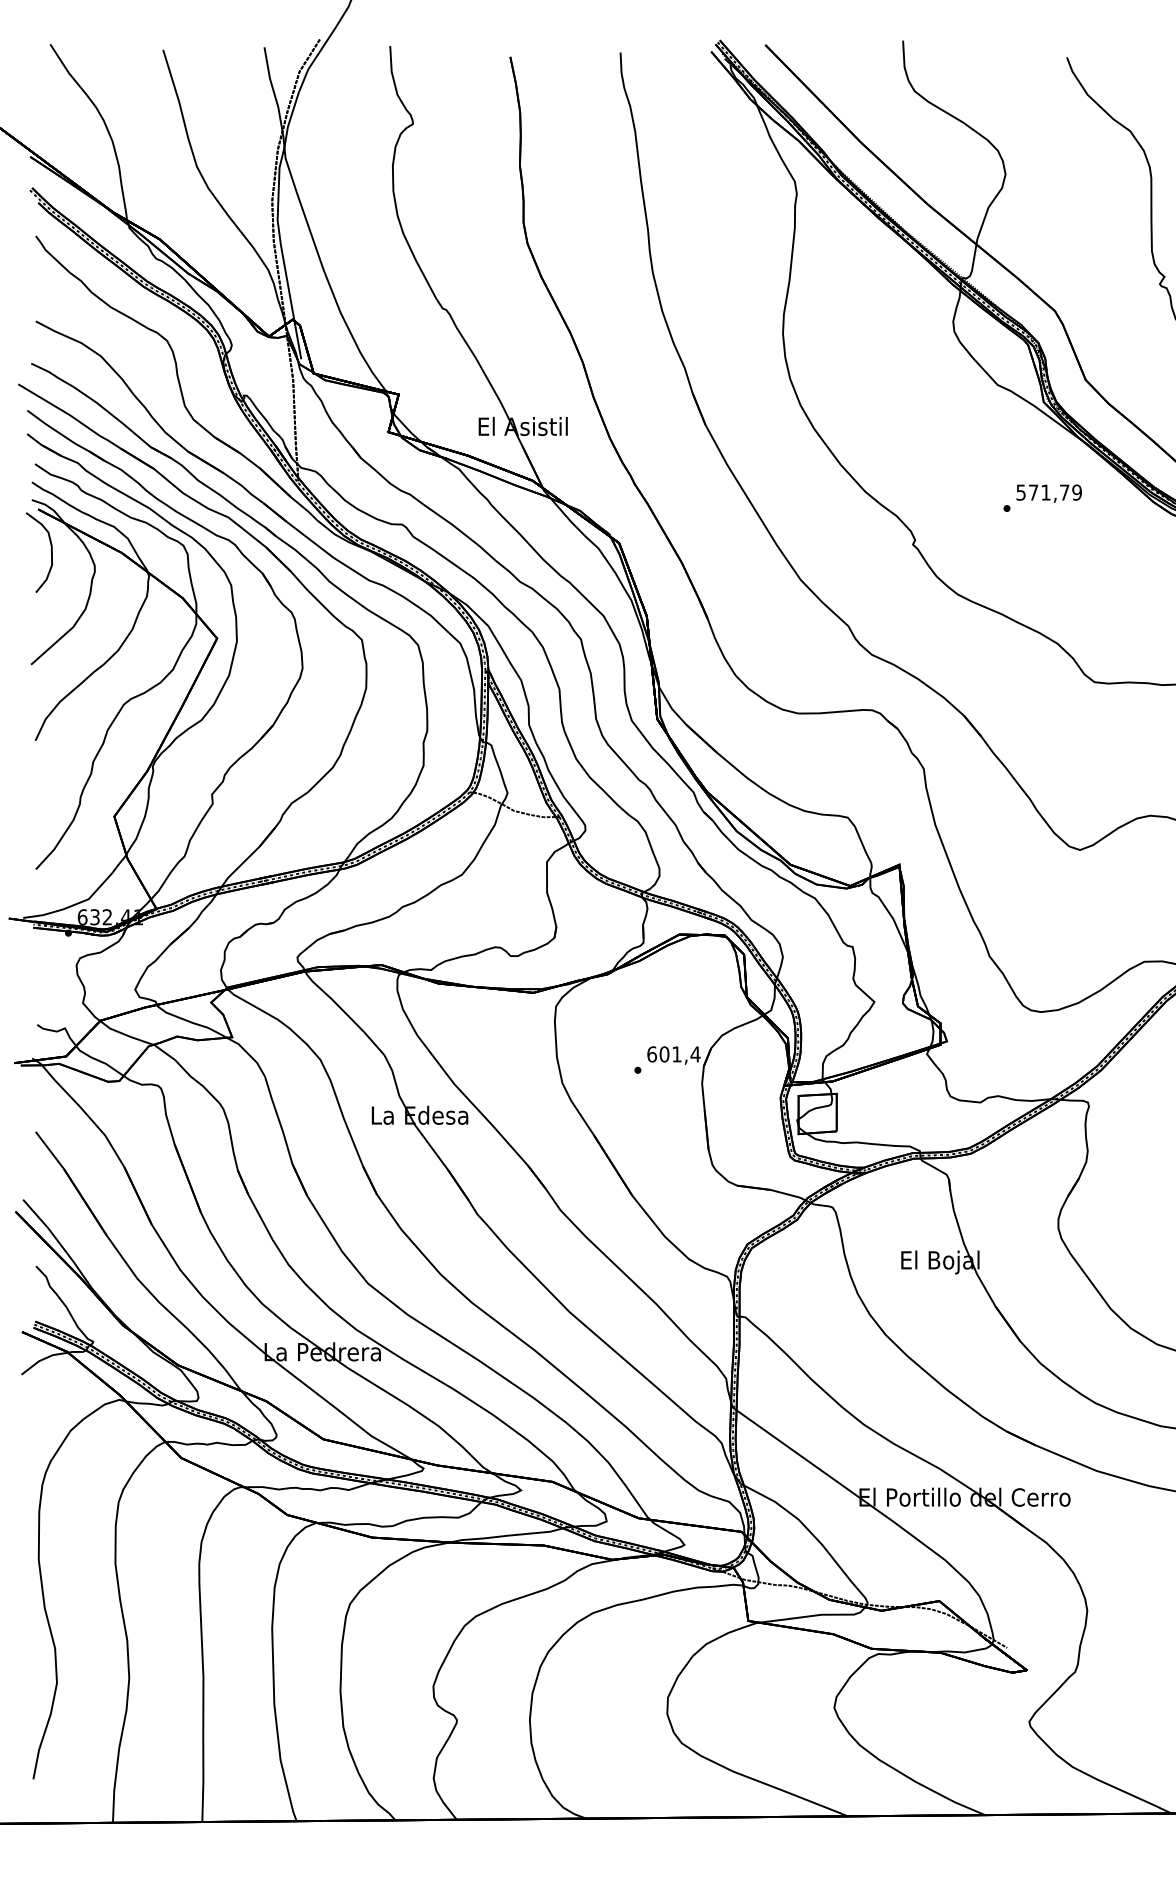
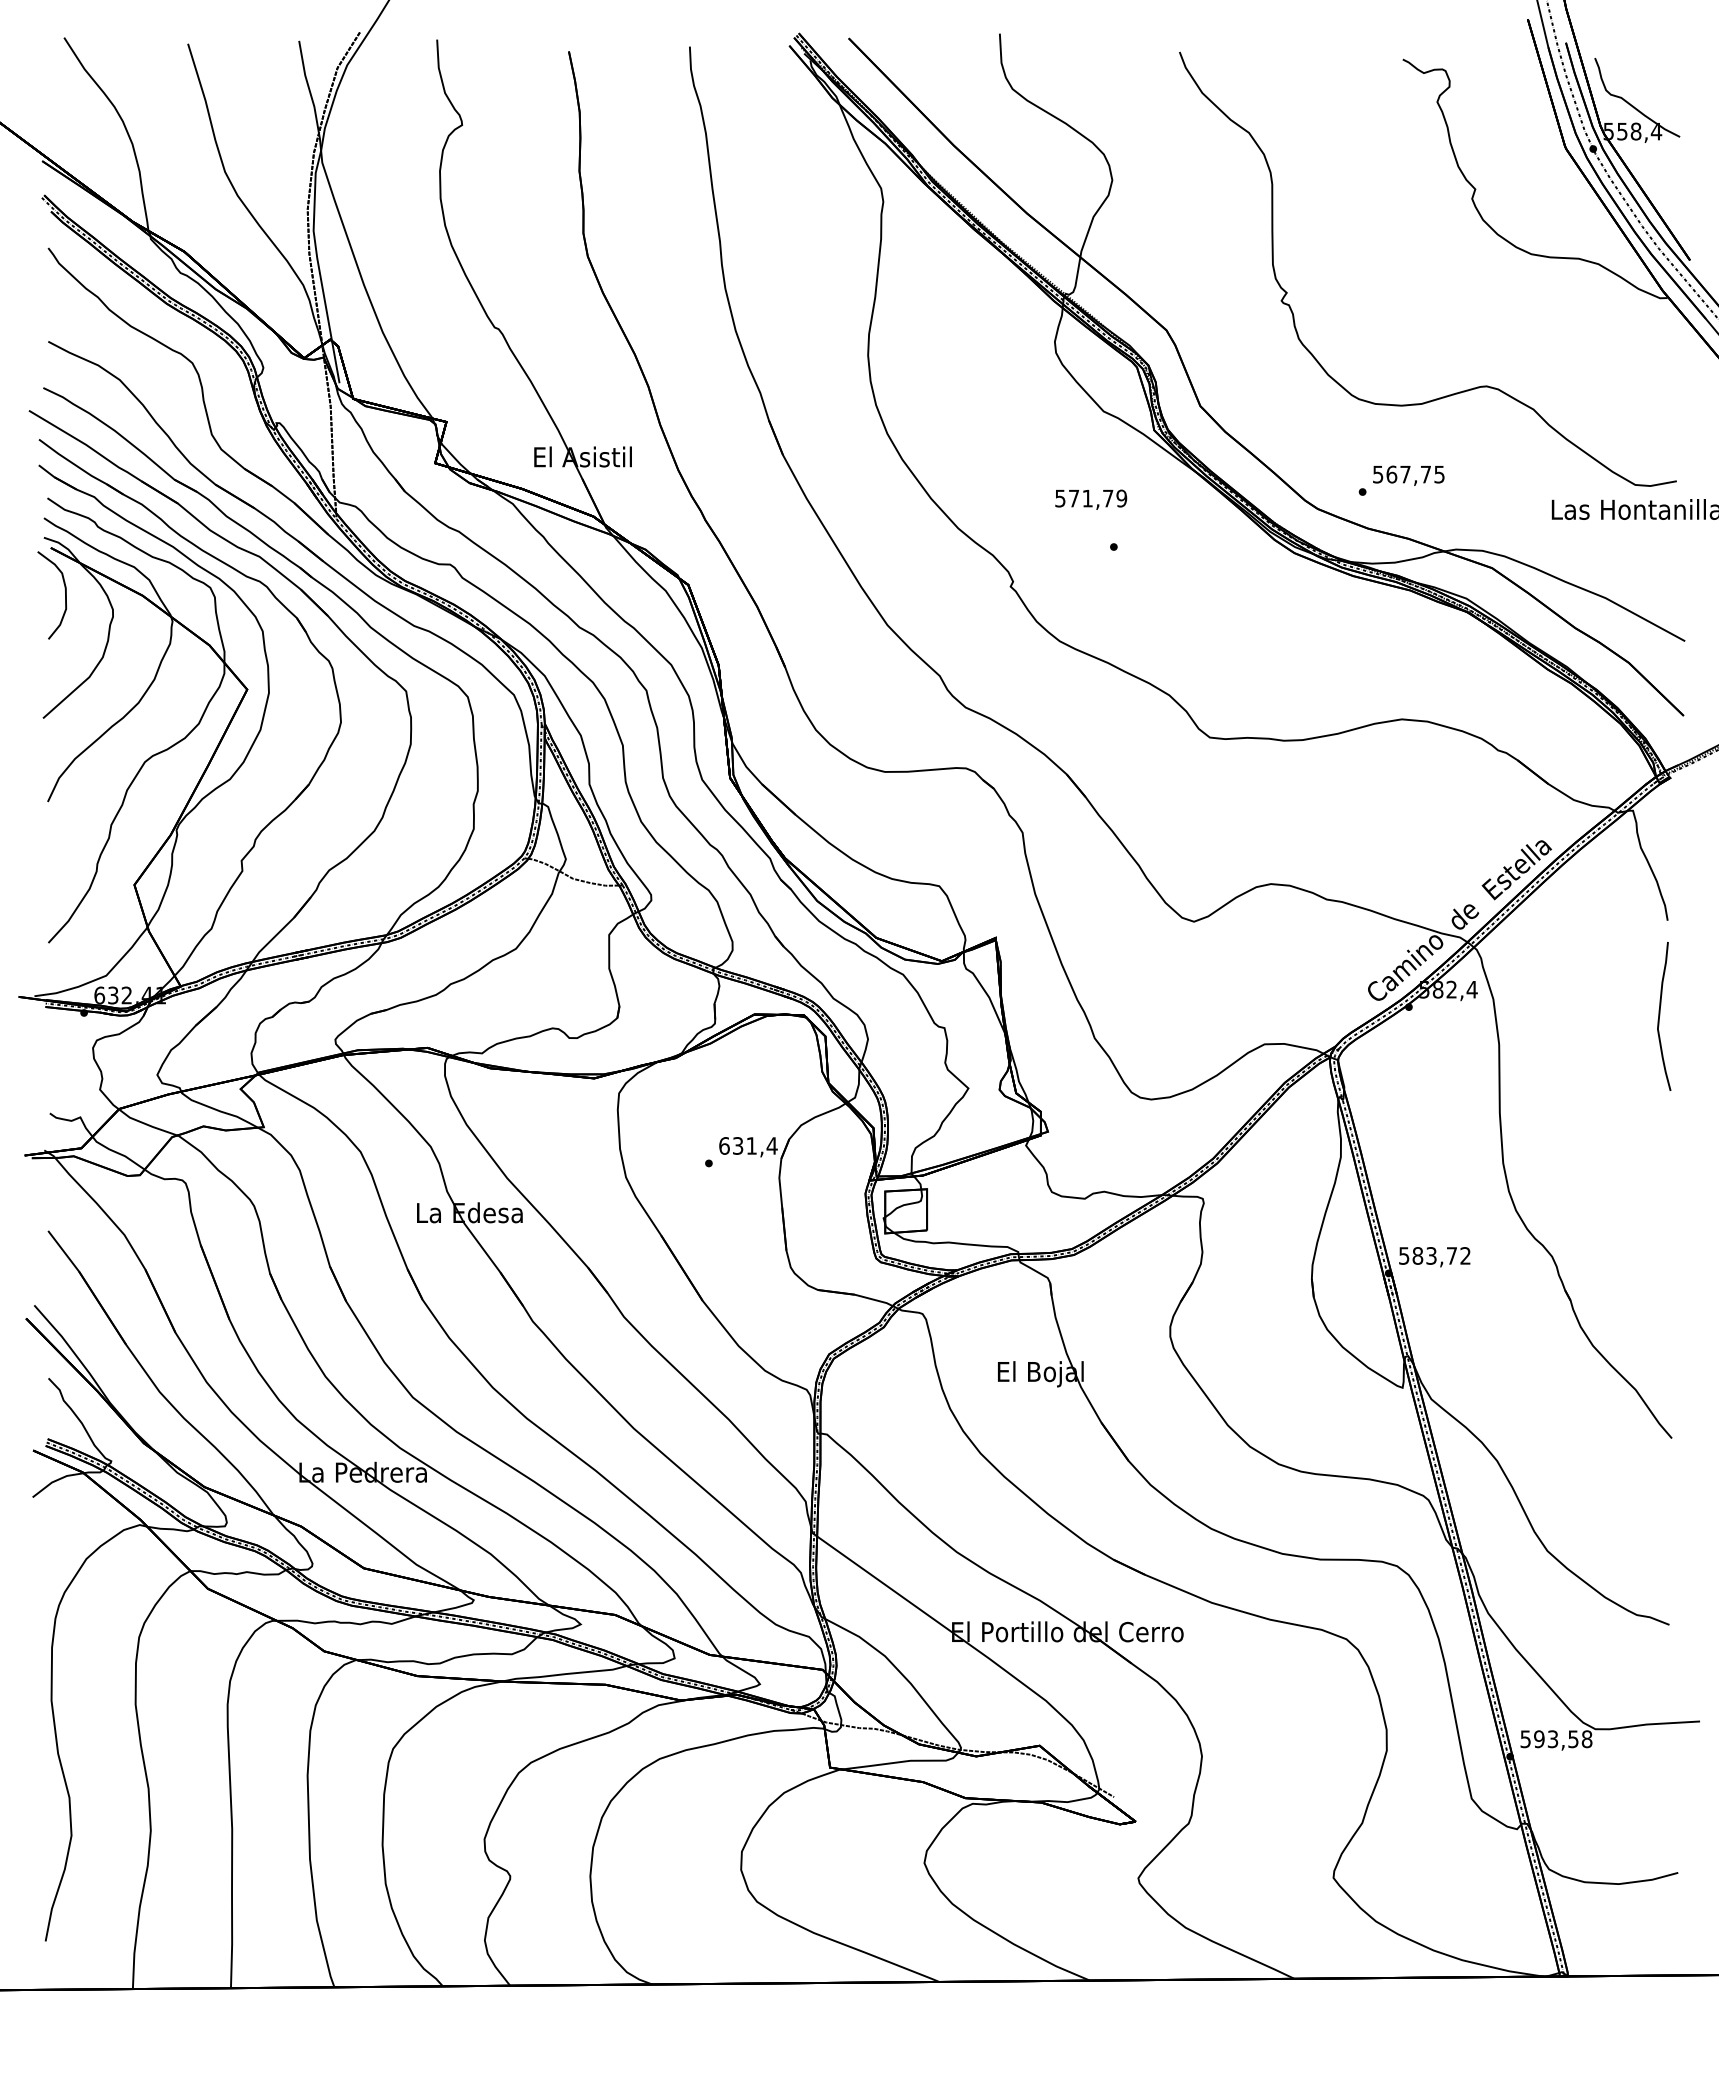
text: (1049, 493) -> (1091, 499), moved
text: (663, 1053) -> (737, 1145), 601,4 -> 631,4

